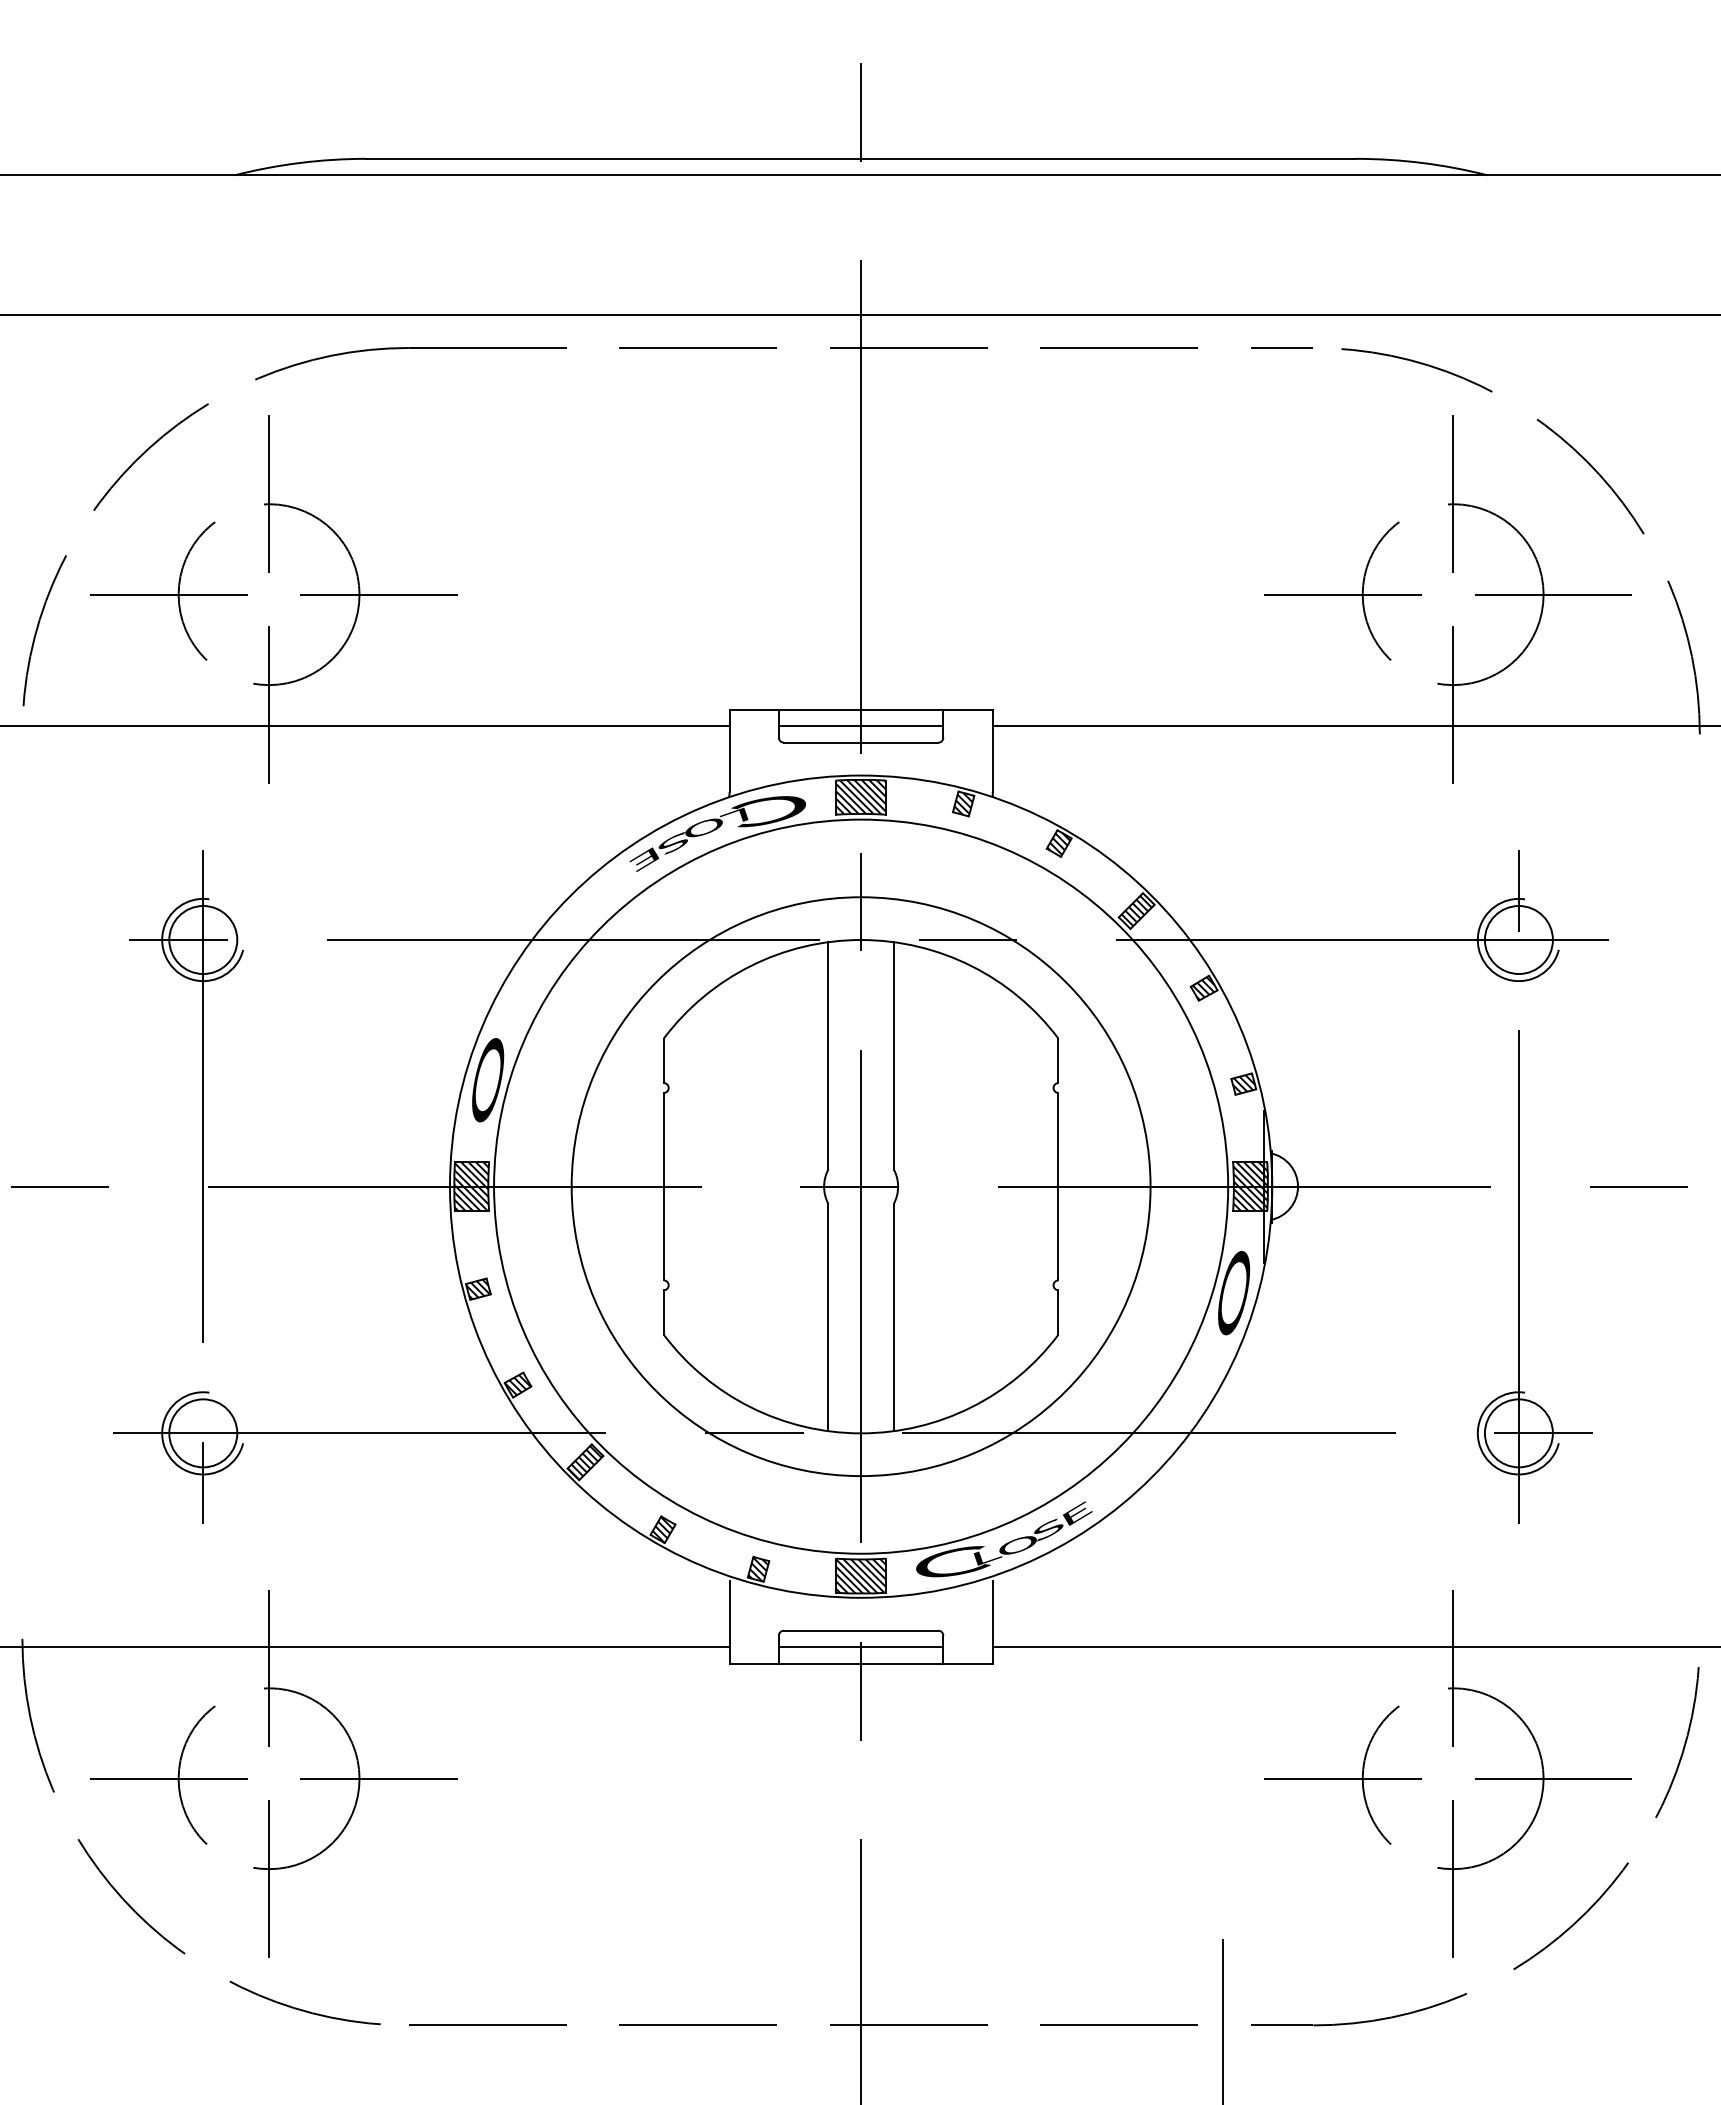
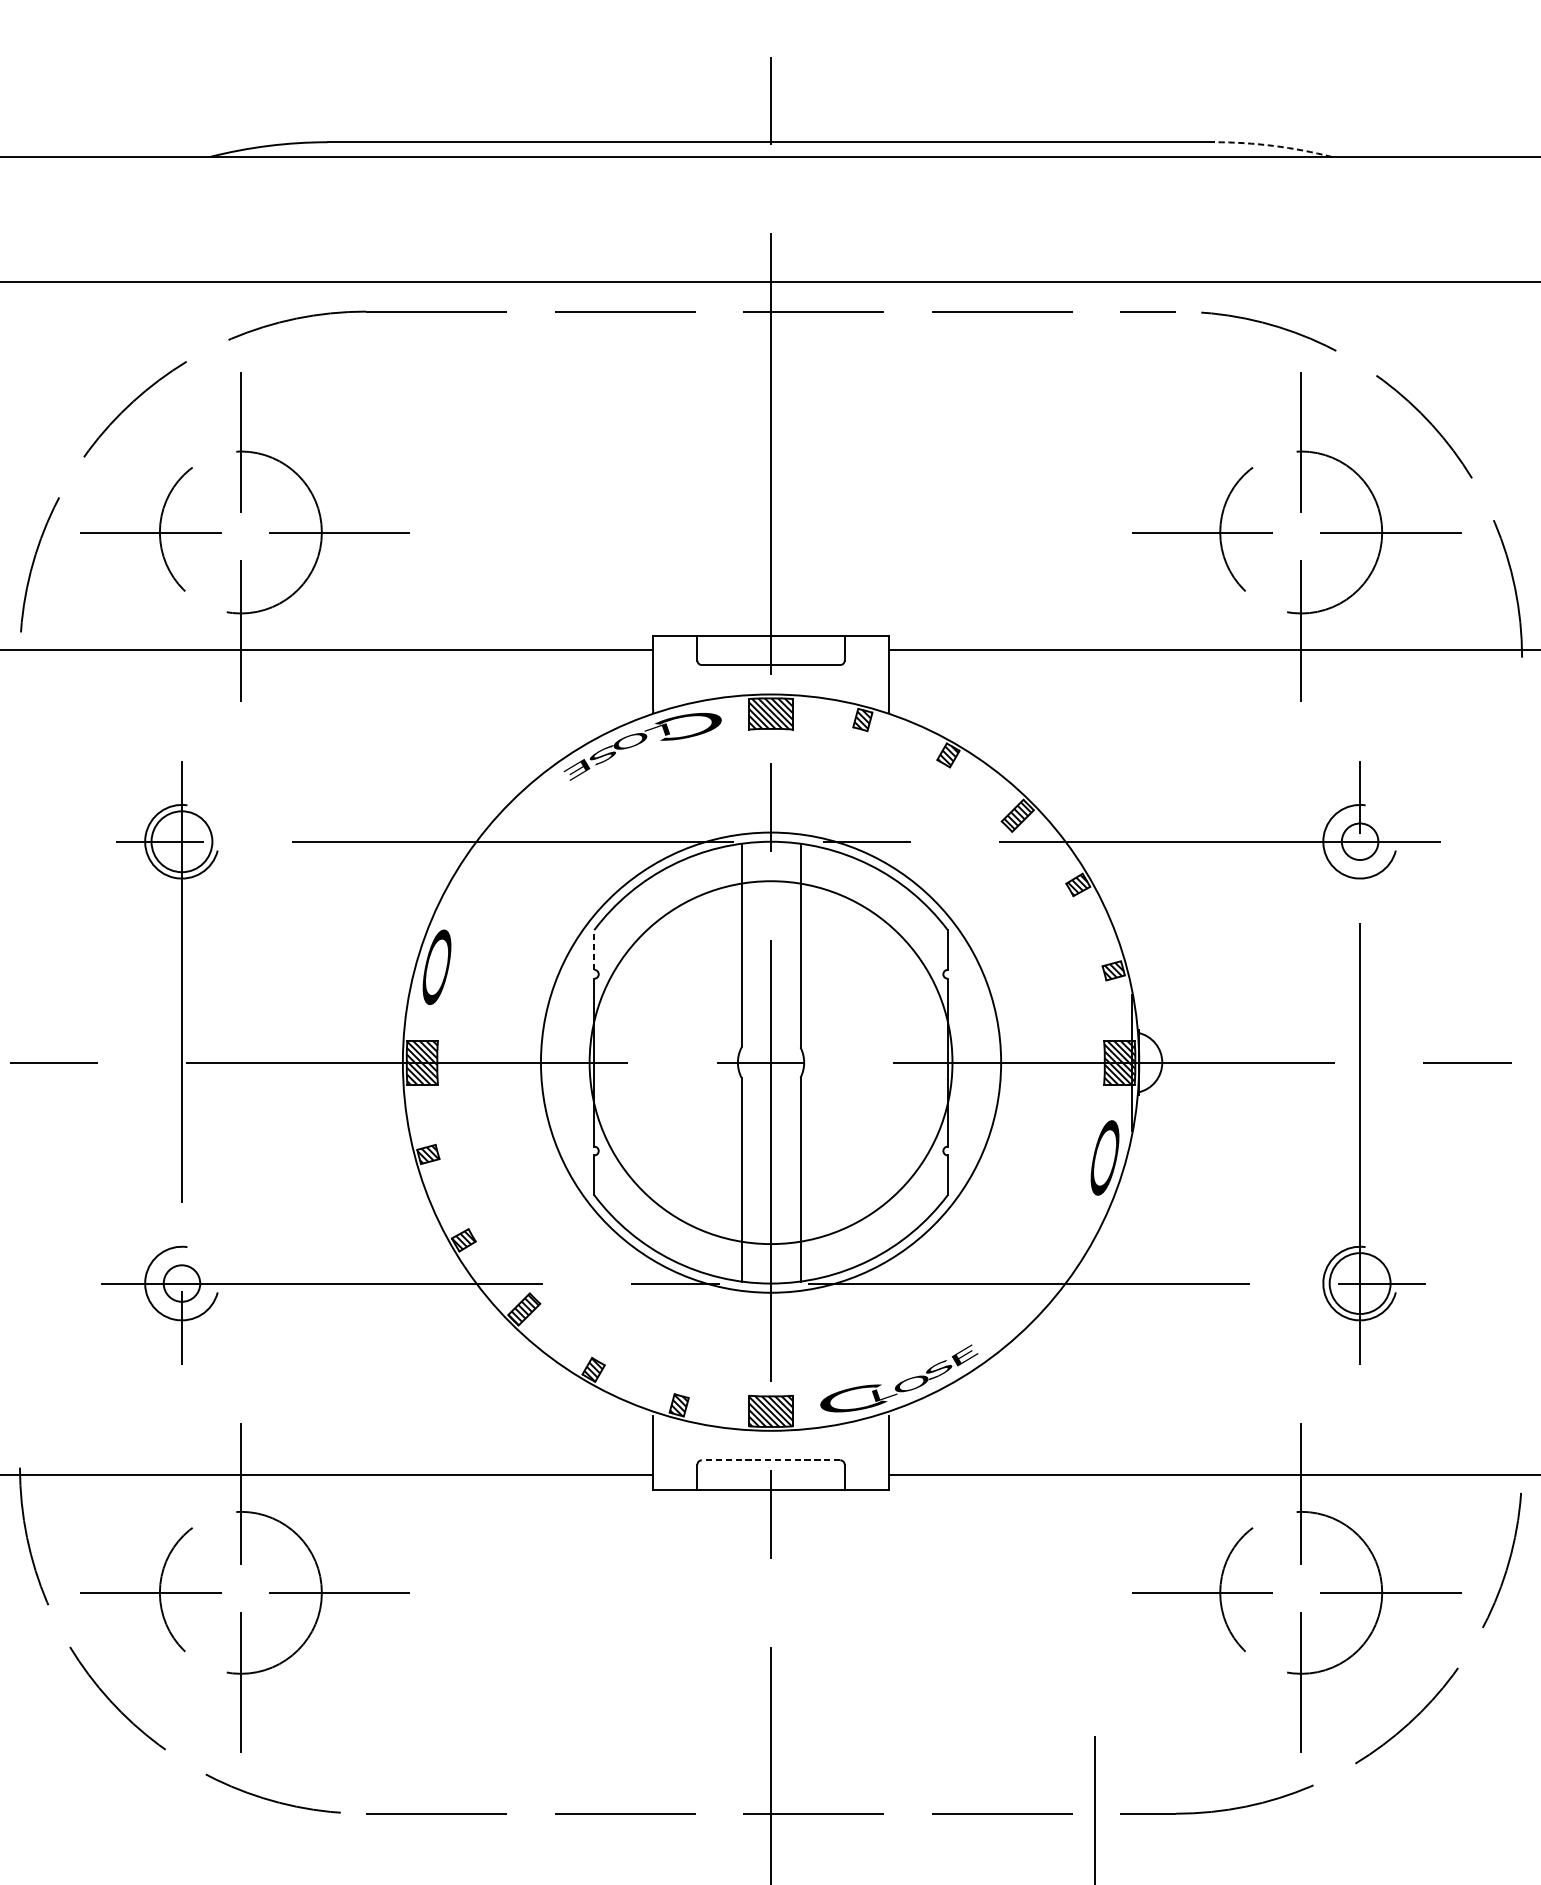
arc: (1422, 162) -> (1273, 145), solid -> dashed
line: (860, 726) -> (770, 650), removed
circle: (1518, 940) -> (1359, 842), size x0.6
line: (663, 1060) -> (594, 949), solid -> dashed
circle: (860, 1186) -> (770, 1062), size x0.7
circle: (861, 1186) -> (771, 1062), size x0.7
circle: (203, 1433) -> (182, 1283), size x0.6
line: (860, 1630) -> (770, 1460), solid -> dashed
line: (860, 1647) -> (770, 1475), removed

